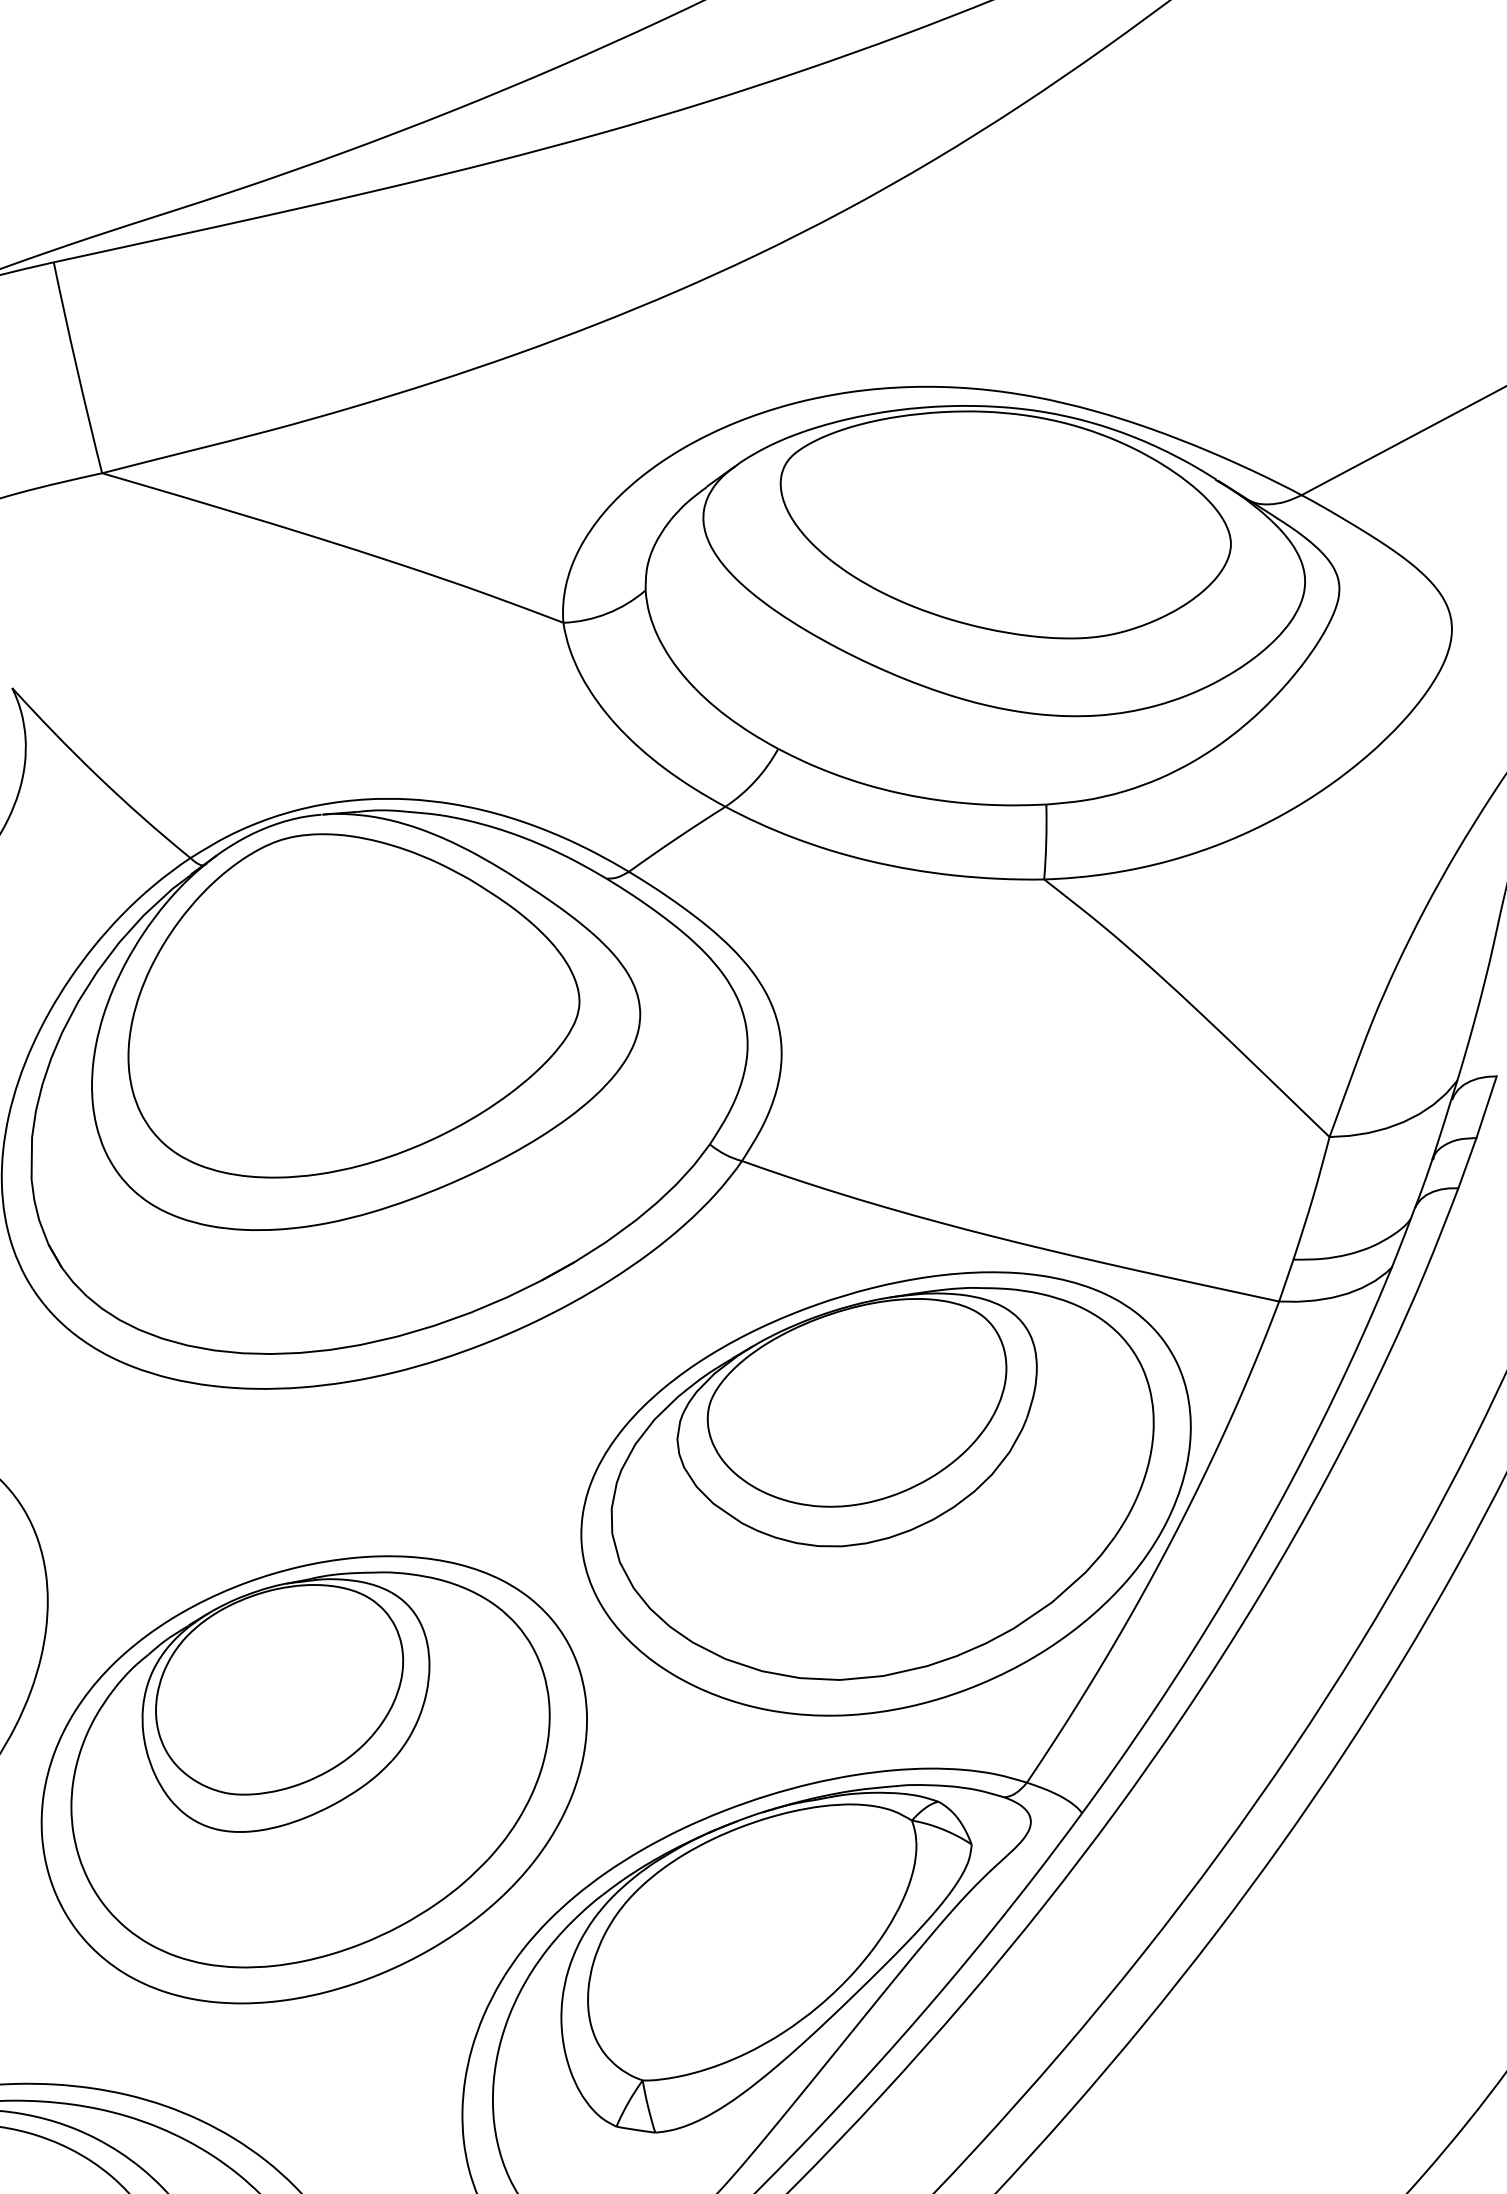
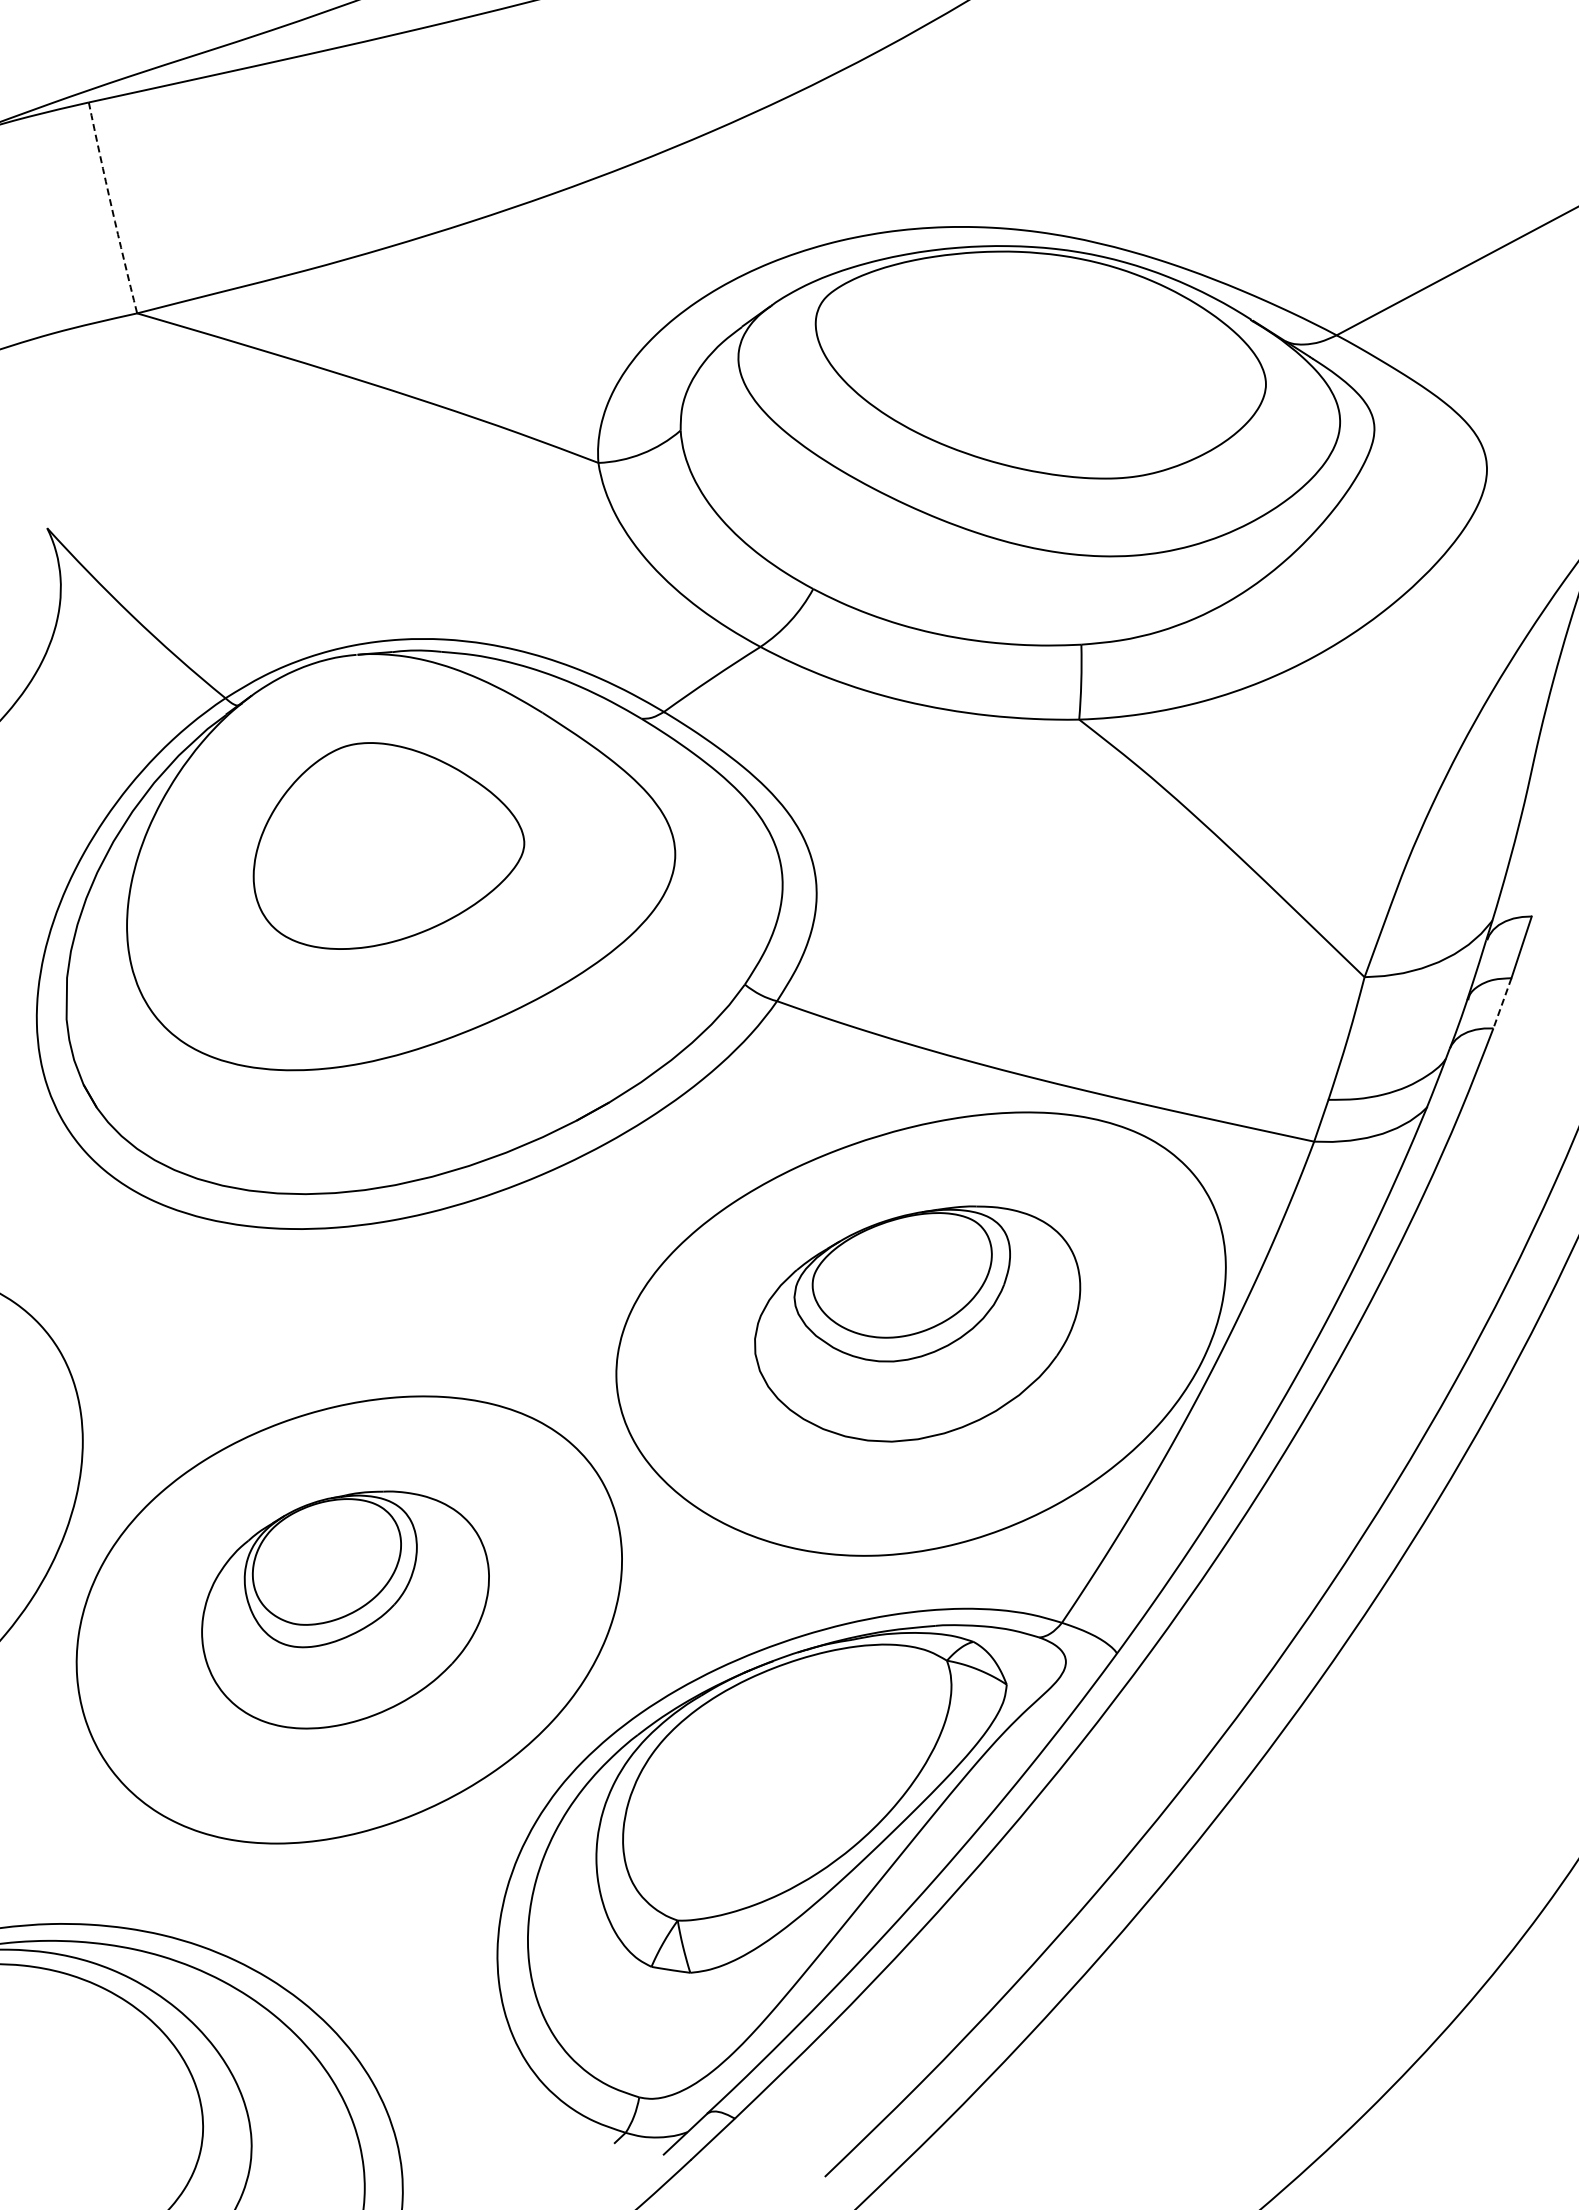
arc: (76, 368) -> (111, 208), solid -> dashed
part: (353, 1005) -> (388, 845), size x0.6
line: (1467, 1163) -> (1502, 1003), solid -> dashed
part: (882, 1483) -> (917, 1323), size x0.6
part: (310, 1769) -> (345, 1609), size x0.6

